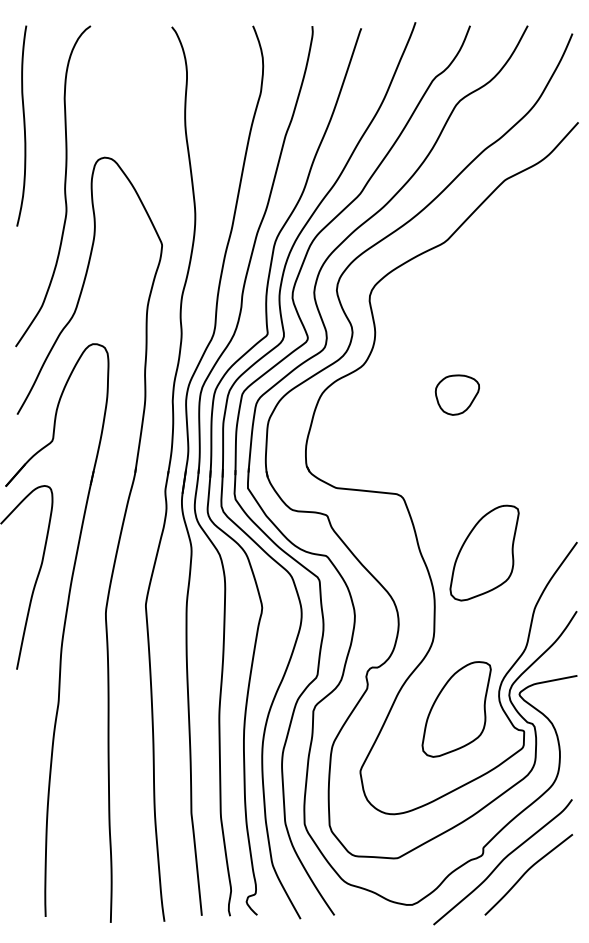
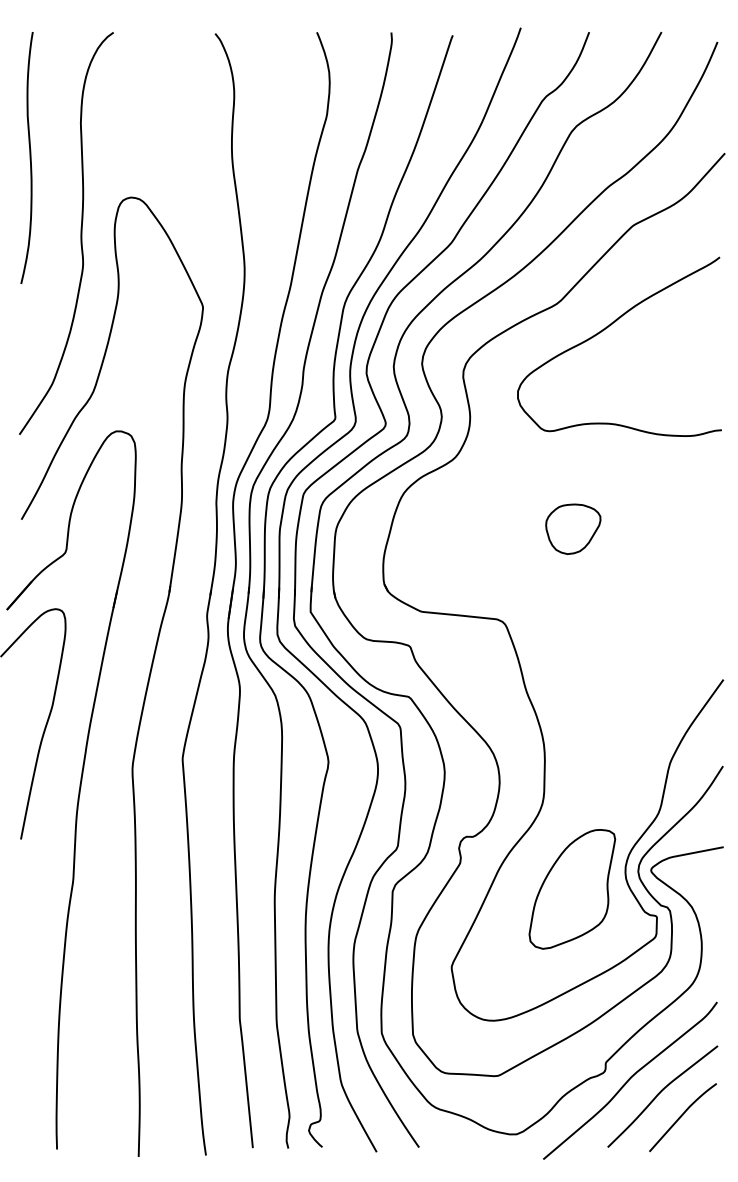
curve: (484, 262) -> (607, 328), added
part: (457, 394) -> (573, 528), moved
part: (484, 553) -> (607, 693), removed
curve: (544, 890) -> (682, 1116), added

